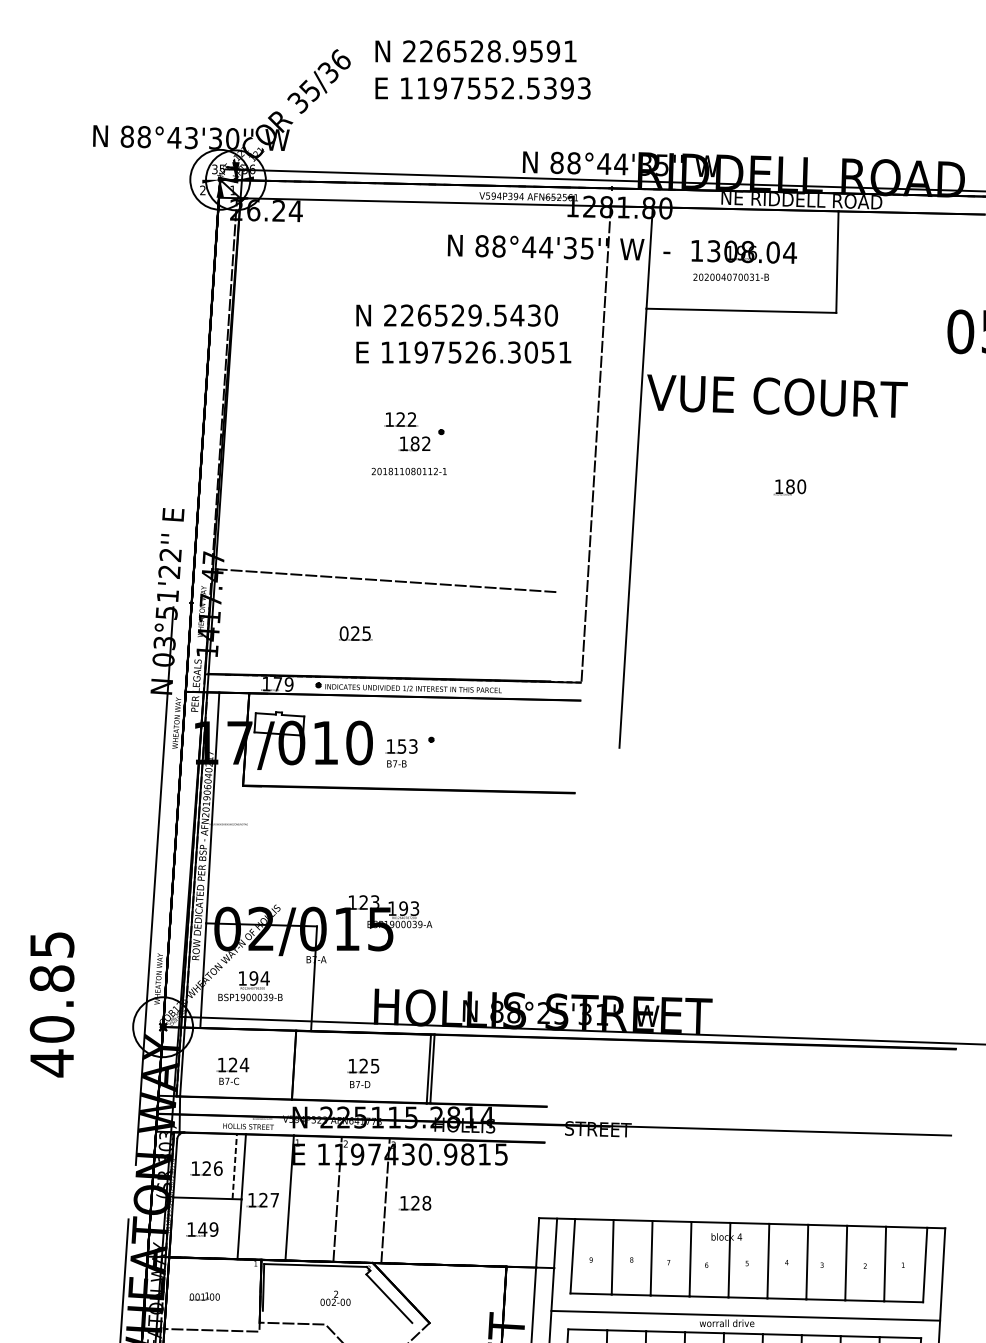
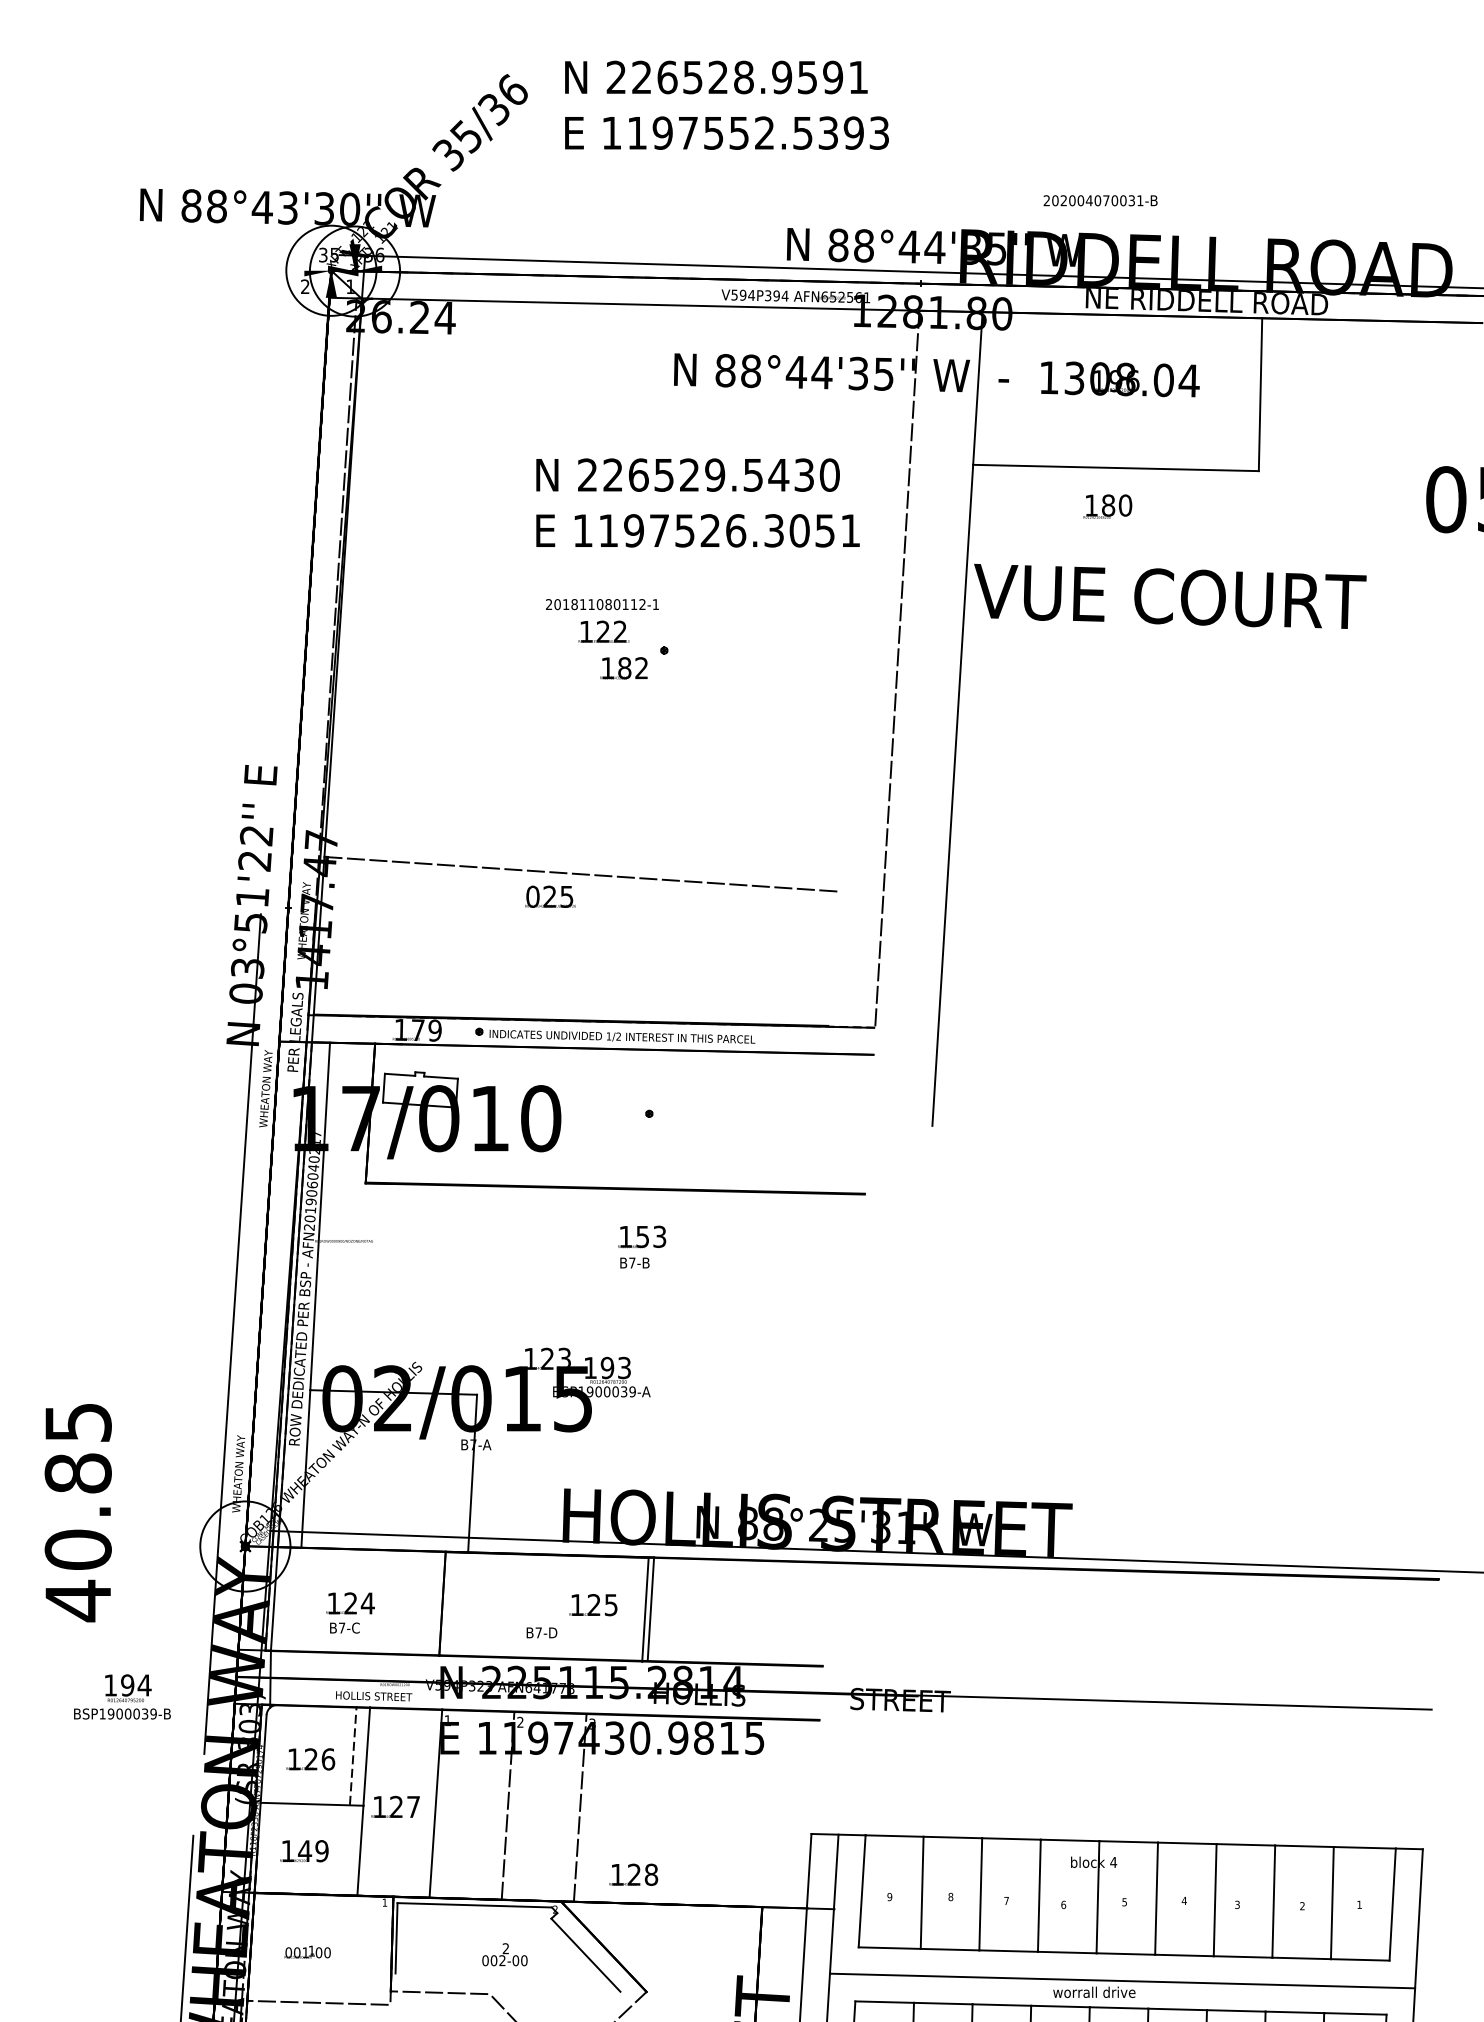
text: (730, 276) -> (1099, 199), moved
text: (408, 471) -> (601, 604), moved
text: (789, 487) -> (1107, 506), moved
text: (355, 633) -> (550, 896), moved
text: (401, 753) -> (641, 1247), moved
text: (250, 986) -> (122, 1697), moved
text: (363, 1065) -> (593, 1604), moved
text: (414, 1202) -> (632, 1873), moved

